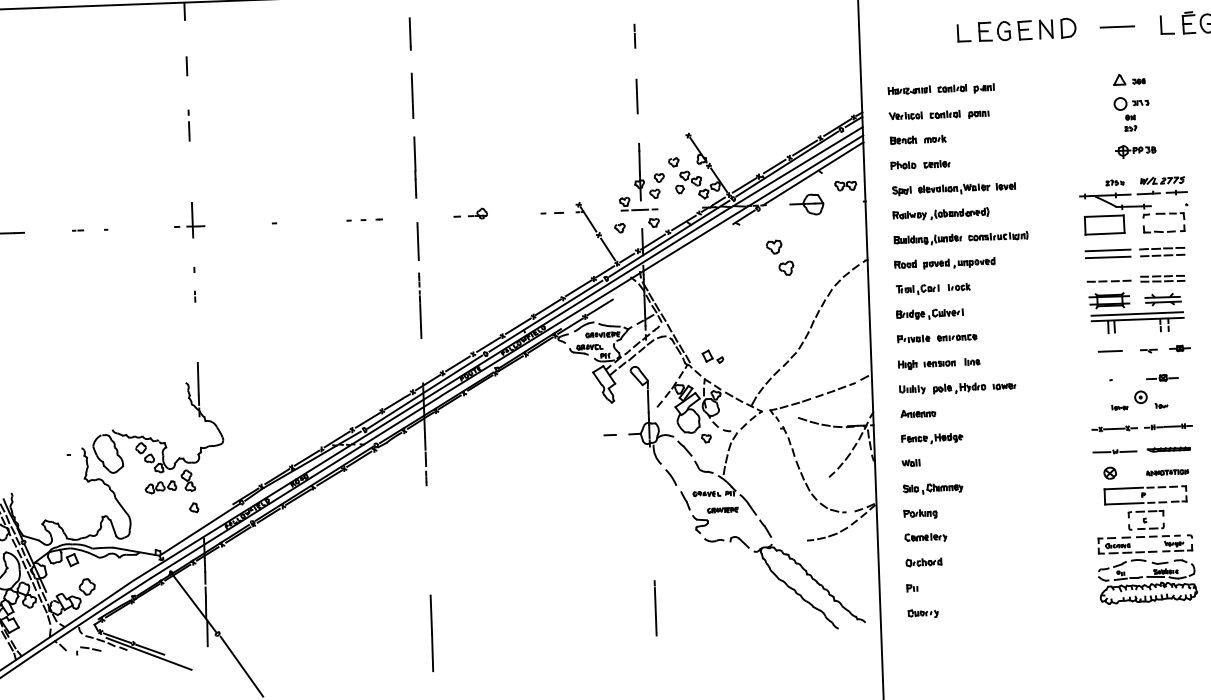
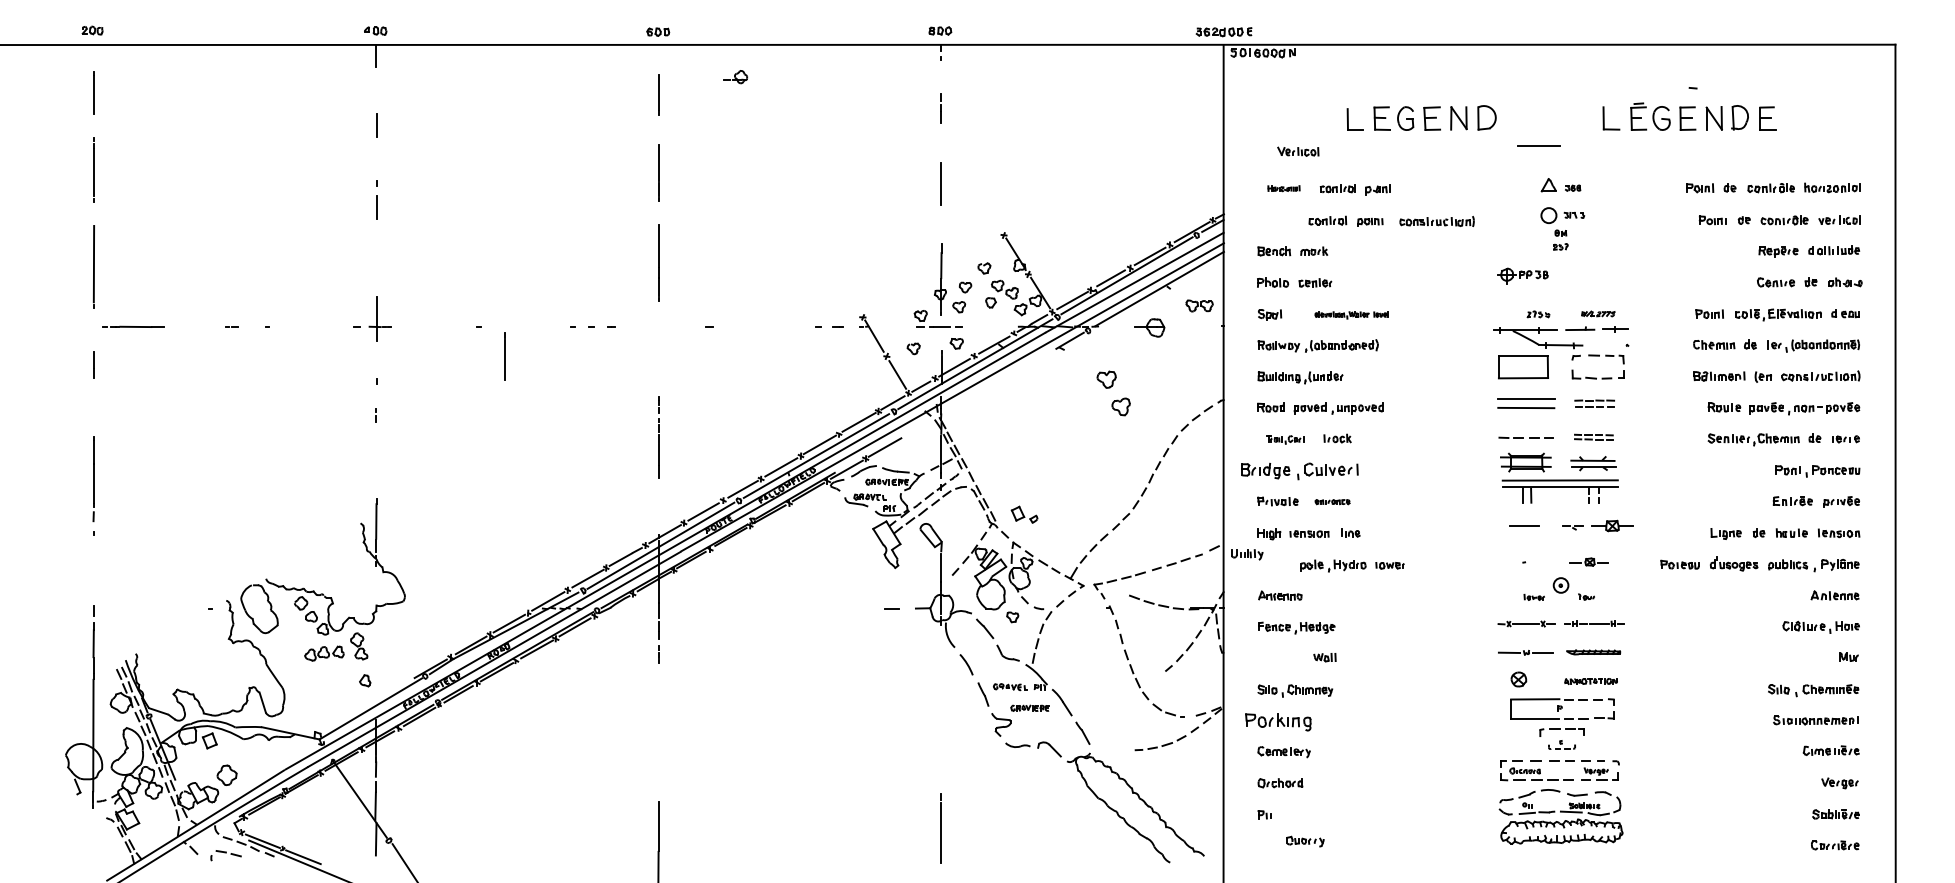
line: (1117, 26) -> (1538, 145), moved
part: (909, 90) -> (1283, 188), size x0.6
part: (905, 115) -> (1298, 151), moved
part: (1135, 151) -> (1522, 275), moved
part: (1162, 180) -> (1598, 313), size x0.6
part: (966, 189) -> (1351, 315), size x0.6
part: (806, 204) -> (1149, 327), size x0.7
part: (477, 214) -> (735, 77), moved
part: (997, 236) -> (1436, 221), moved
line: (417, 241) -> (504, 356), moved
part: (1162, 251) -> (1594, 403), size x0.7
part: (1162, 278) -> (1593, 436), size x0.7
part: (917, 289) -> (1285, 439), size x0.7
part: (929, 314) -> (1299, 471), size x1.4
part: (957, 337) -> (1332, 501), size x0.7
part: (1180, 348) -> (1612, 525), size x1.6
part: (912, 389) -> (1247, 554), moved
part: (910, 463) -> (1324, 657), moved
part: (920, 514) -> (1278, 722), size x1.6
part: (1145, 523) -> (1561, 744), size x0.6
part: (923, 613) -> (1305, 841), moved

